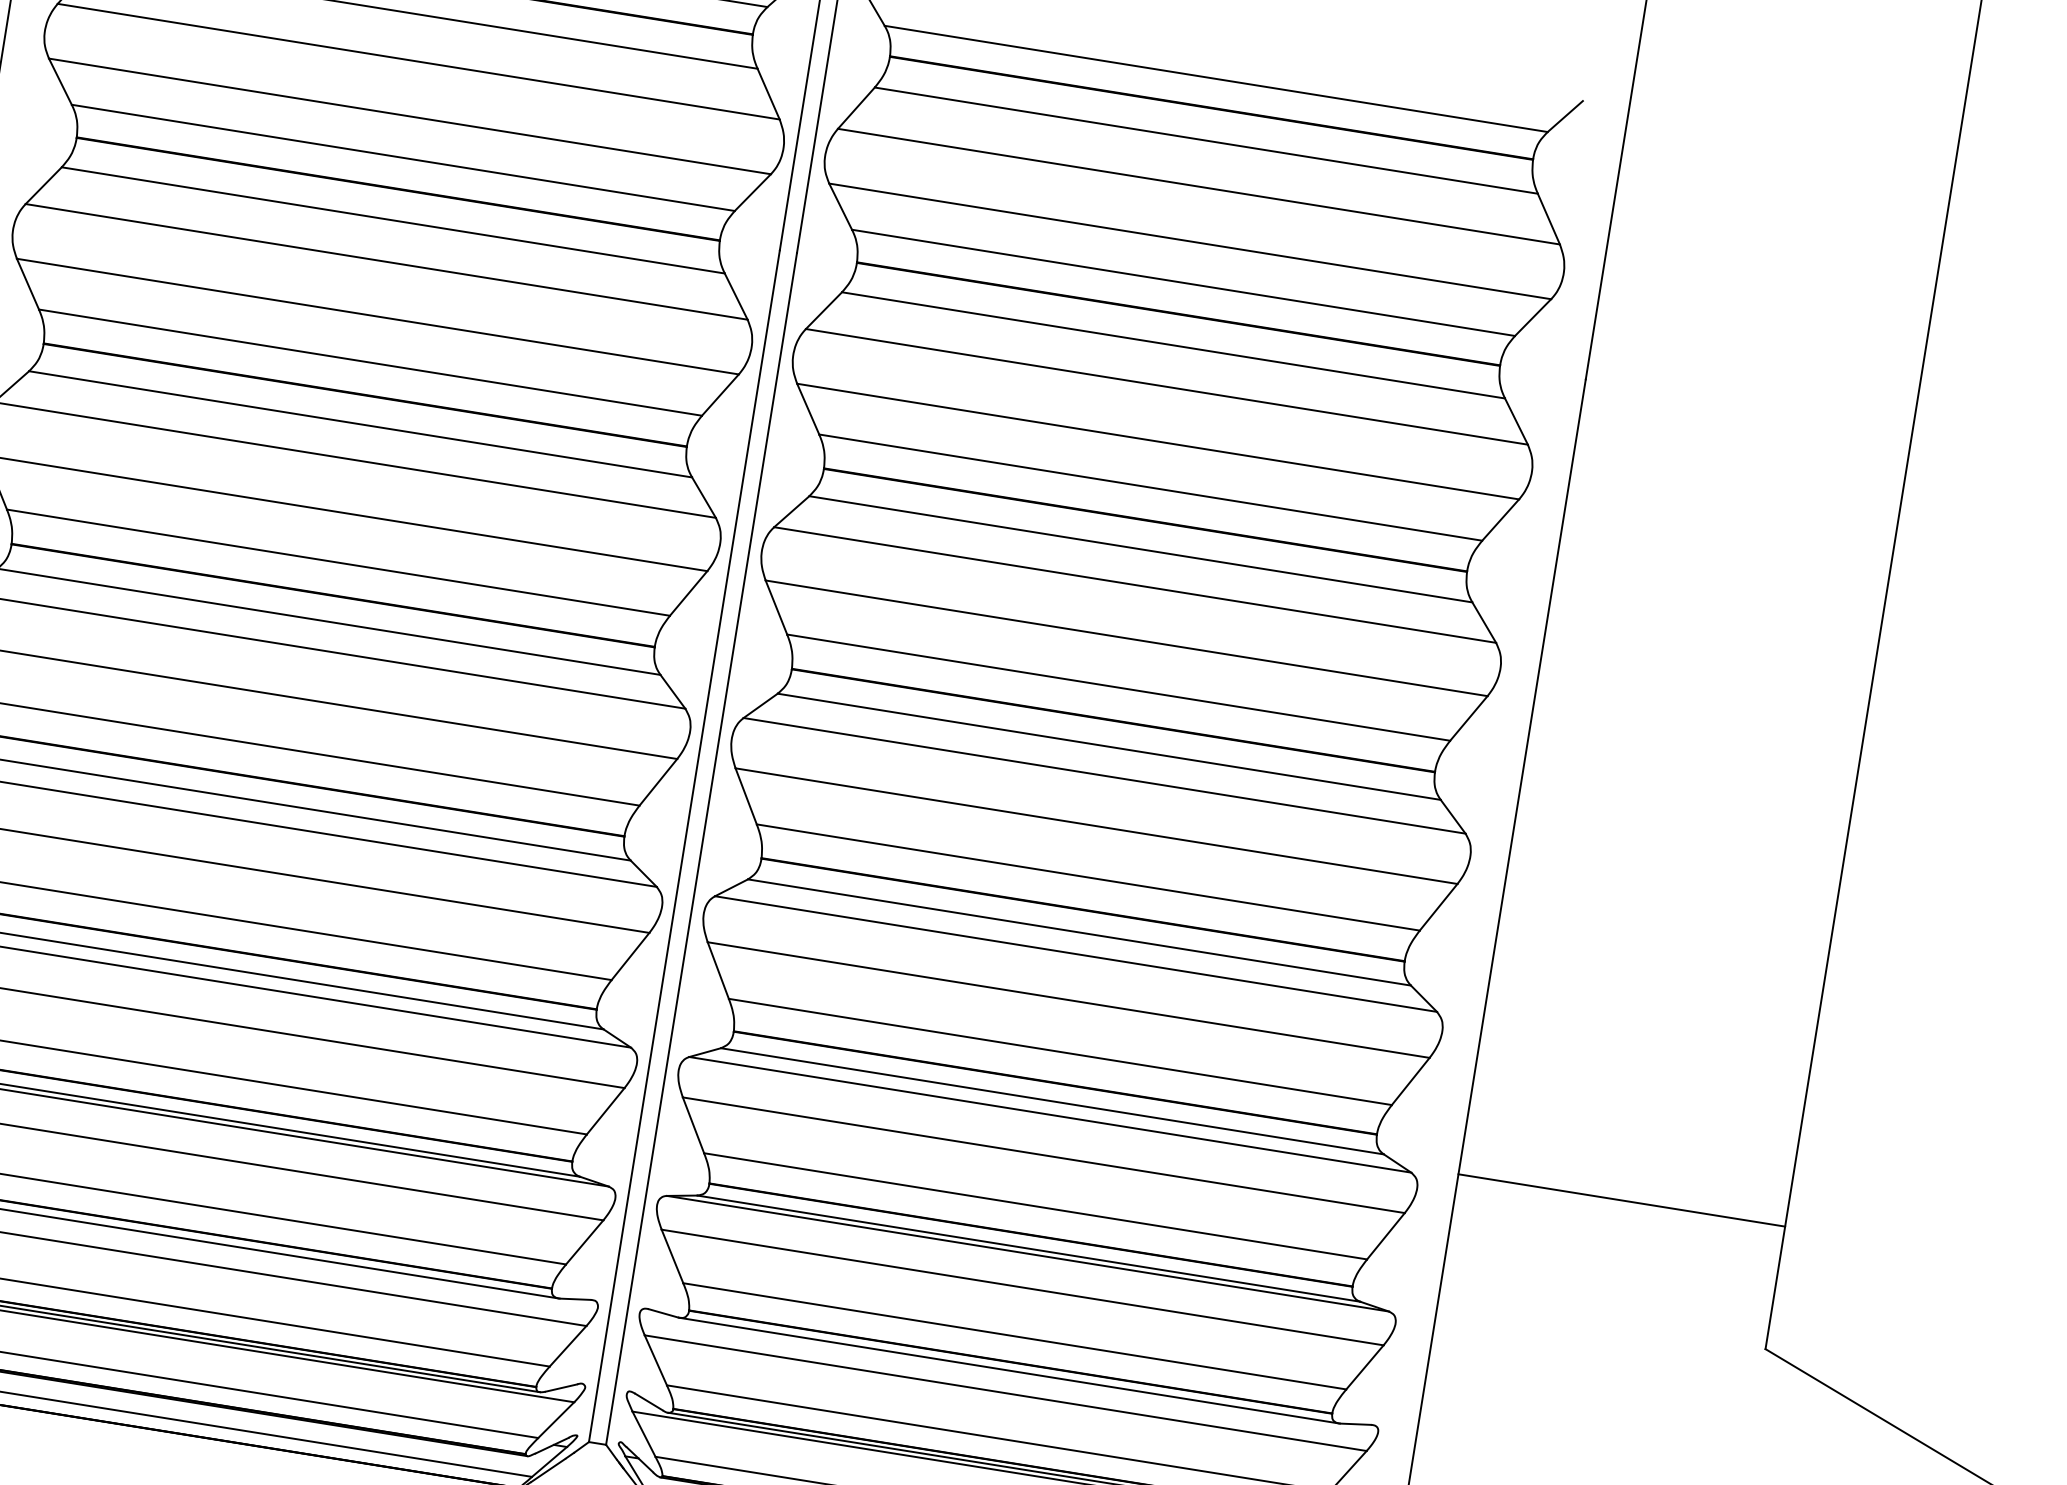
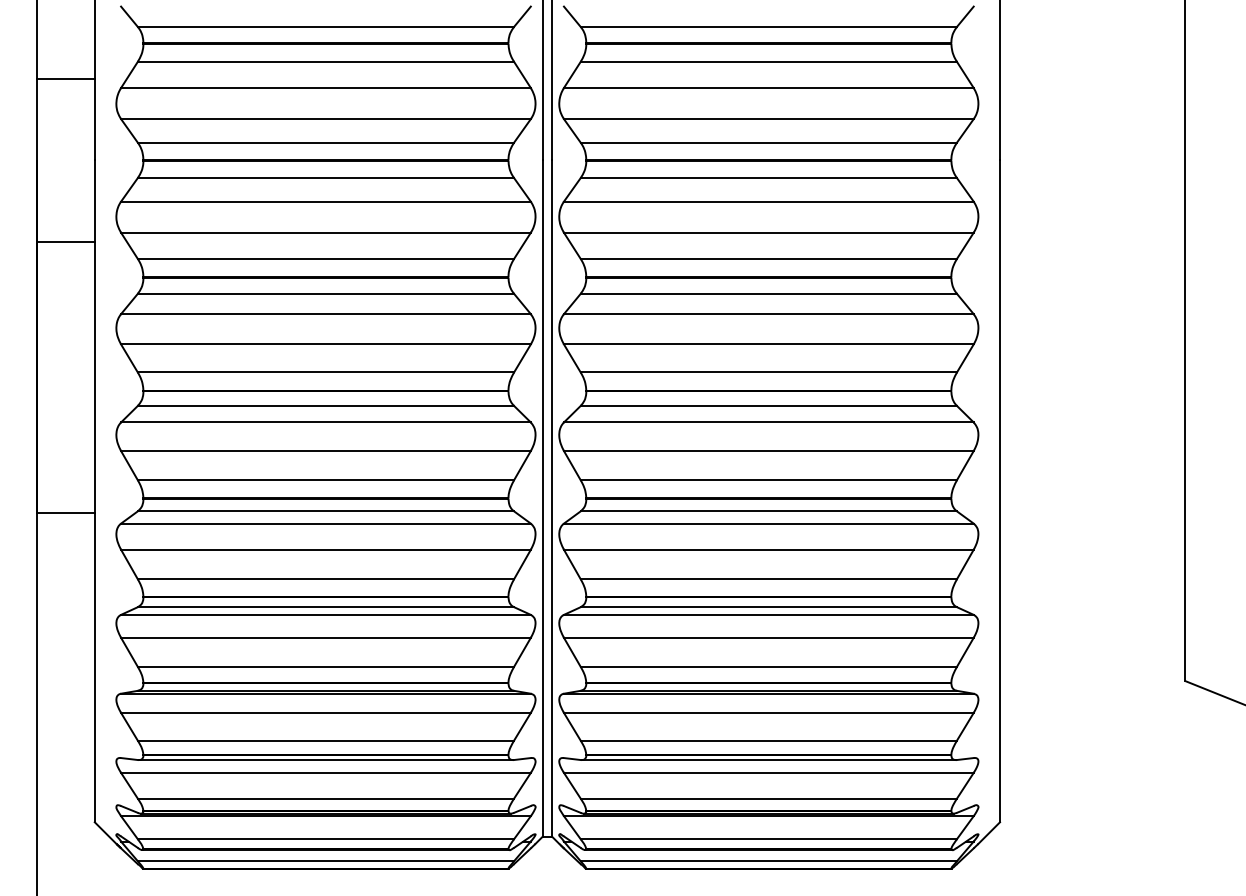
line: (1621, 1200) -> (1092, 611), removed

